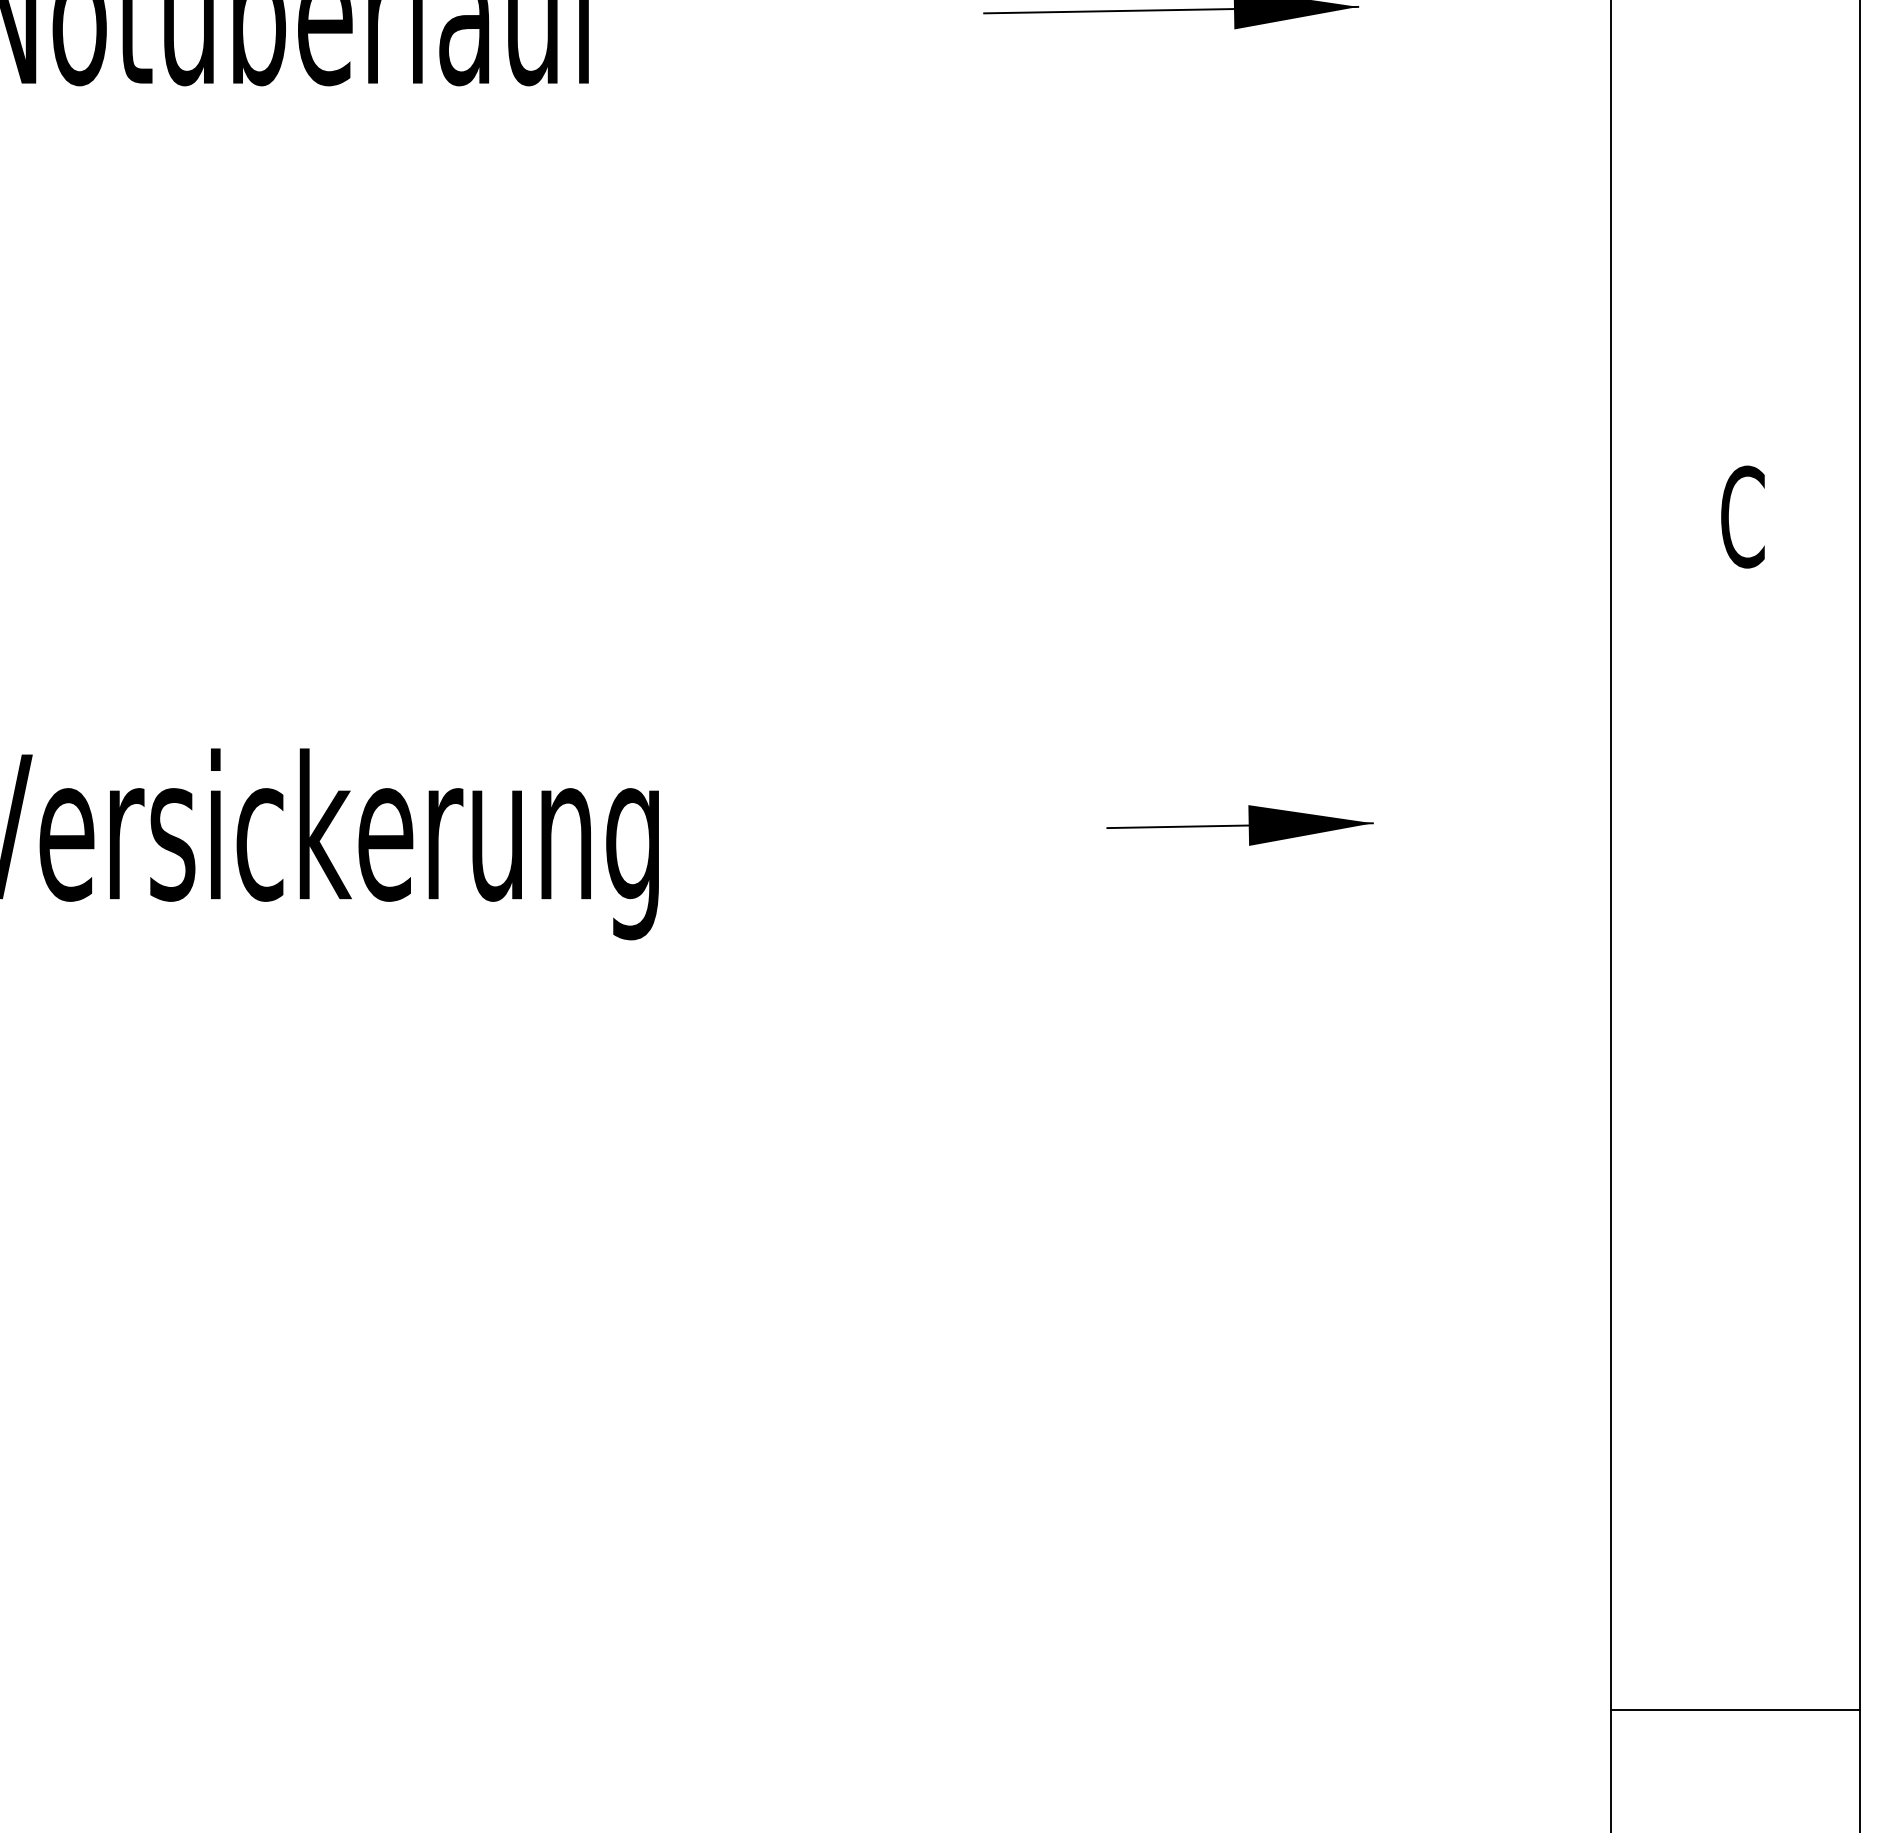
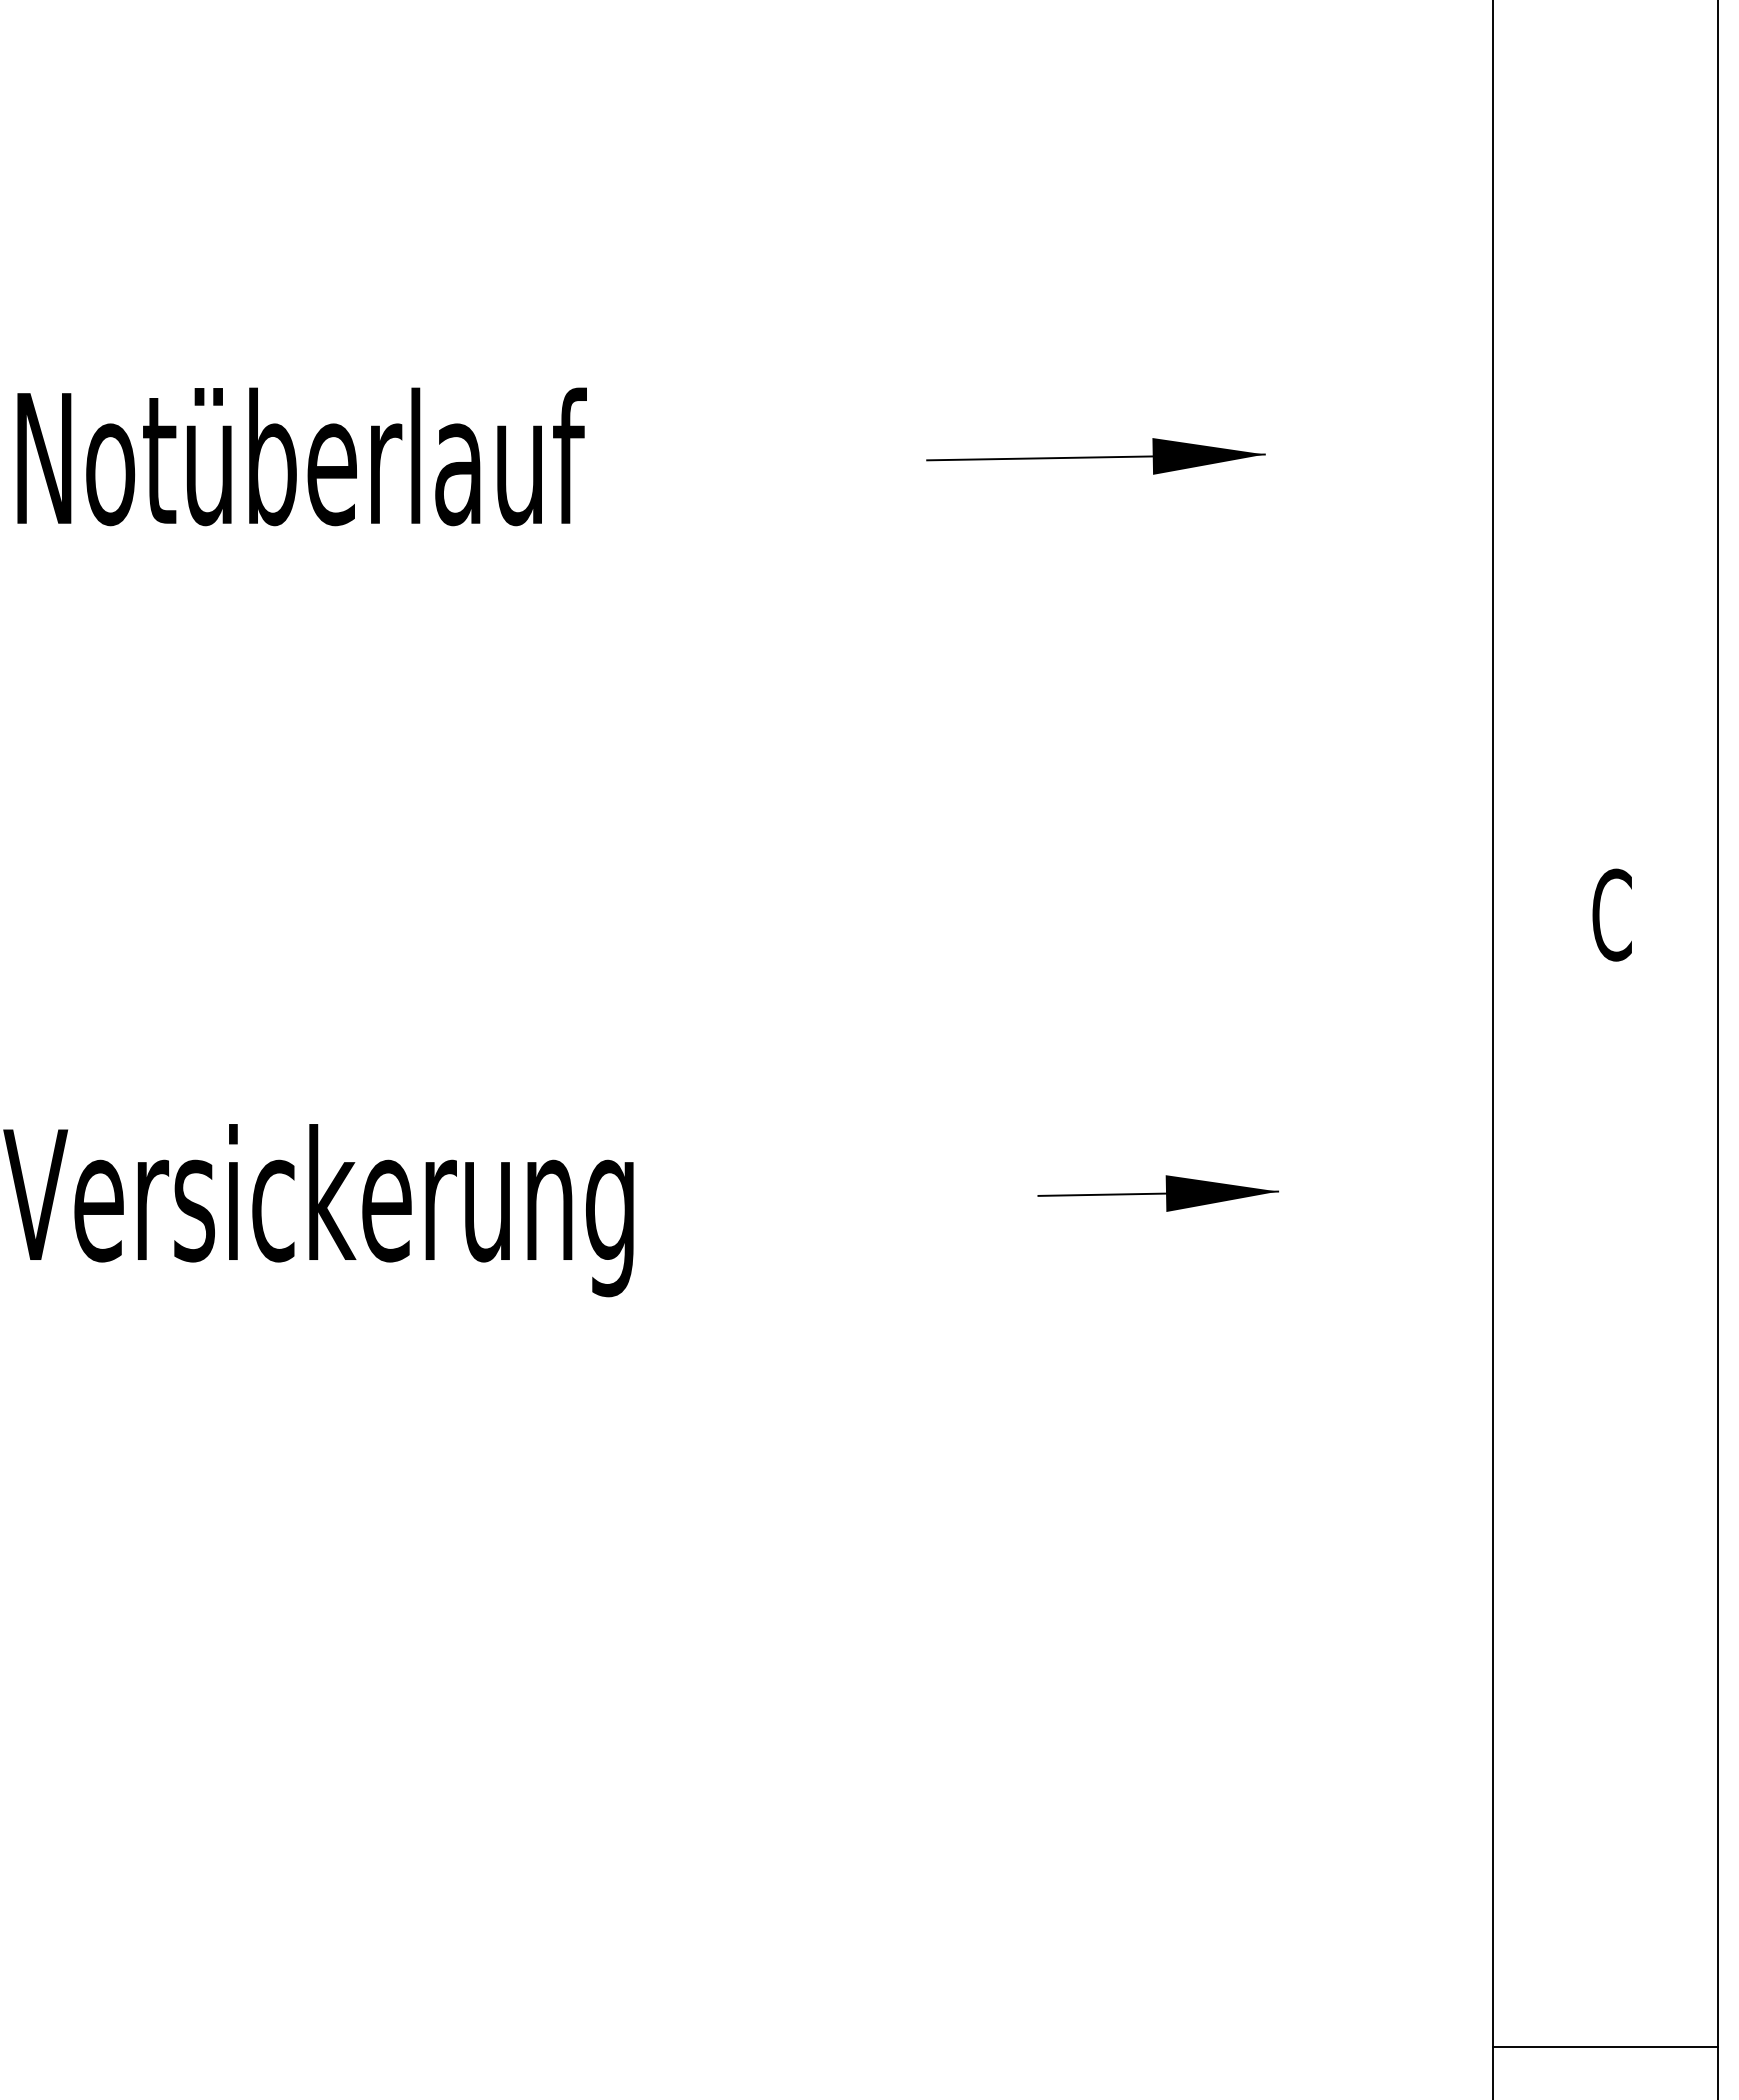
line: (1735, 1710) -> (1605, 2046), moved

